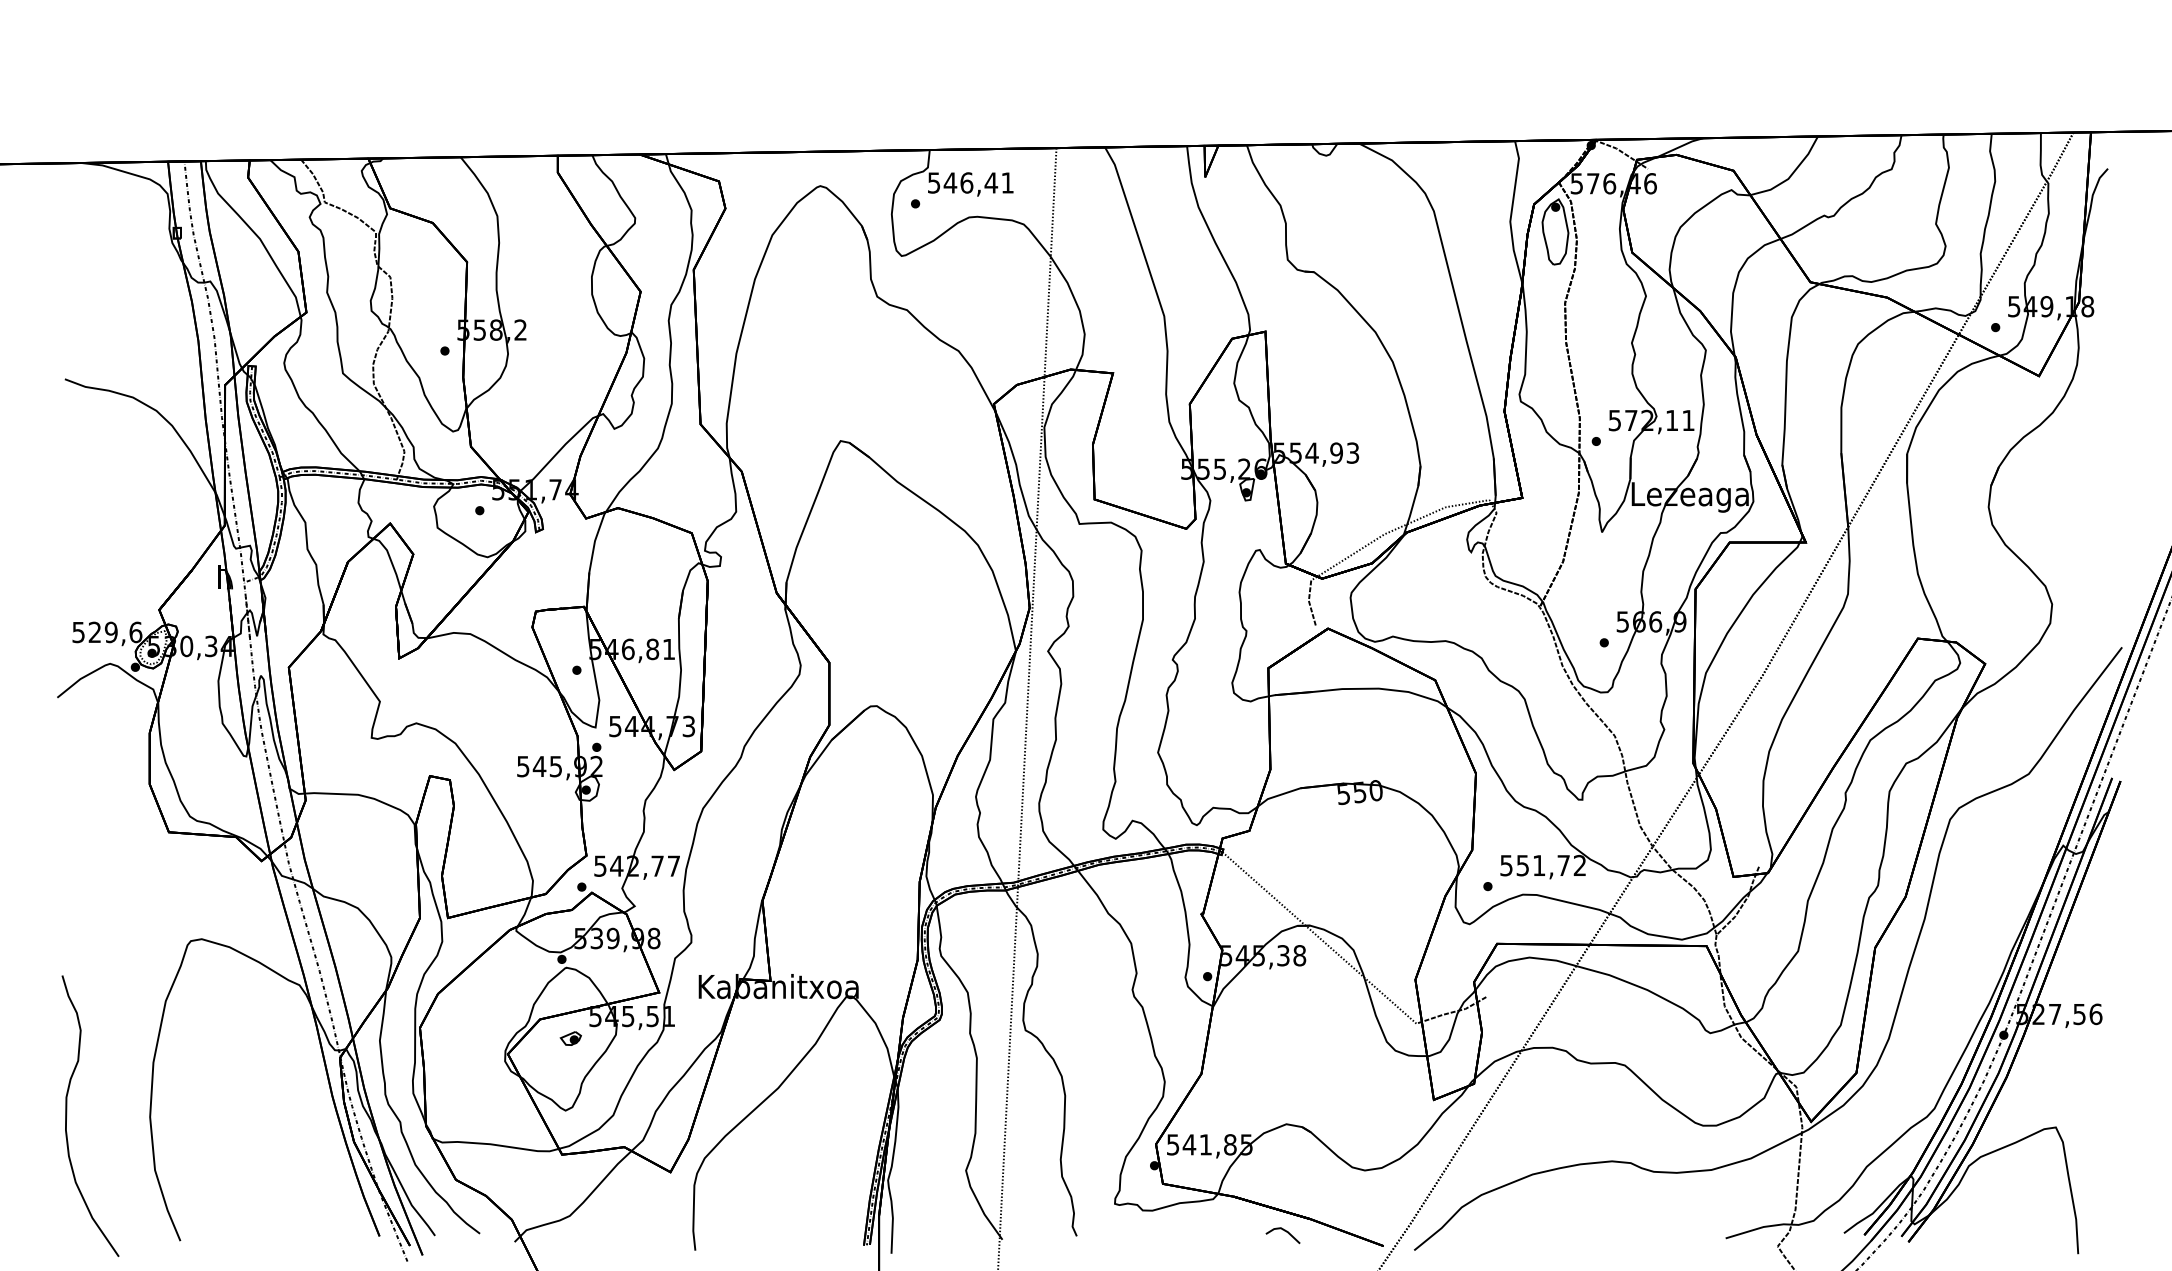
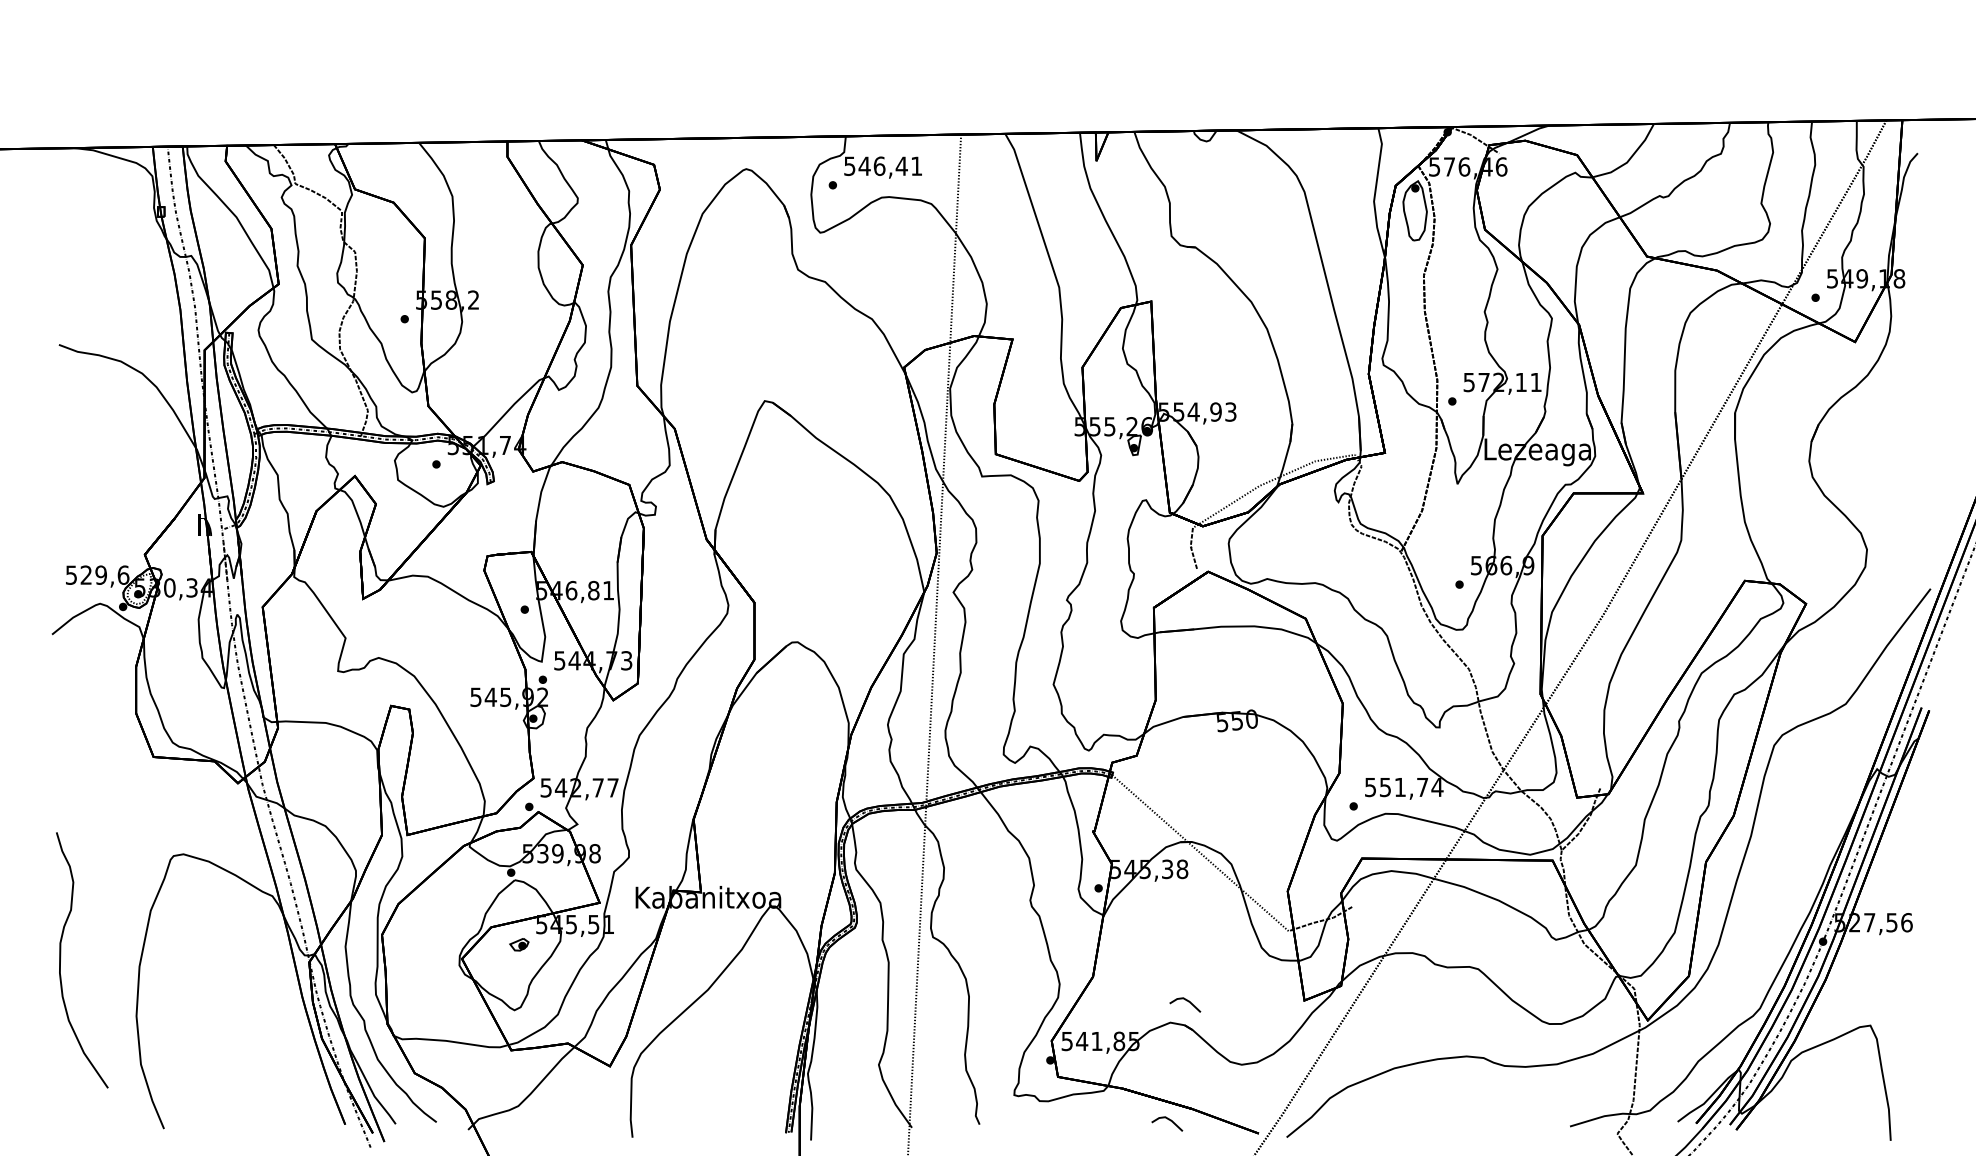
text: (1580, 864) -> (1437, 786), 551,72 -> 551,74
line: (1304, 1100) -> (1186, 1001), added
curve: (67, 1111) -> (61, 956), moved

